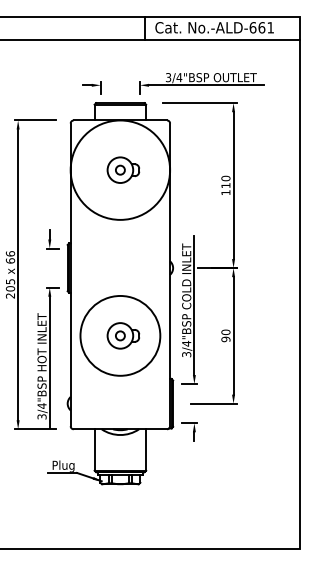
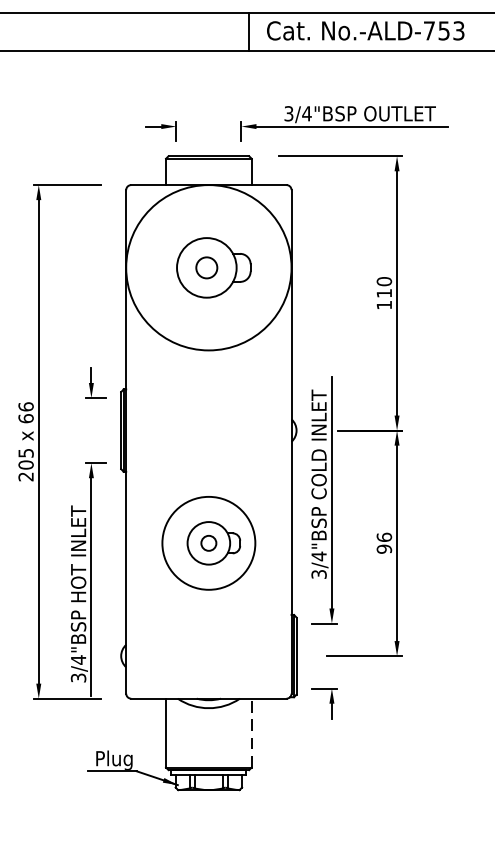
text: (261, 27) -> (443, 30), No.-ALD-661 -> No.-ALD-753
part: (123, 169) -> (214, 266), size x1.4
text: (225, 331) -> (383, 536), 90 -> 96
circle: (120, 335) -> (209, 542), size x0.7
line: (146, 450) -> (252, 733), solid -> dashed

